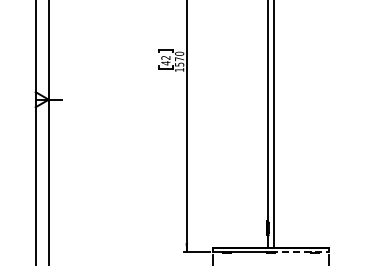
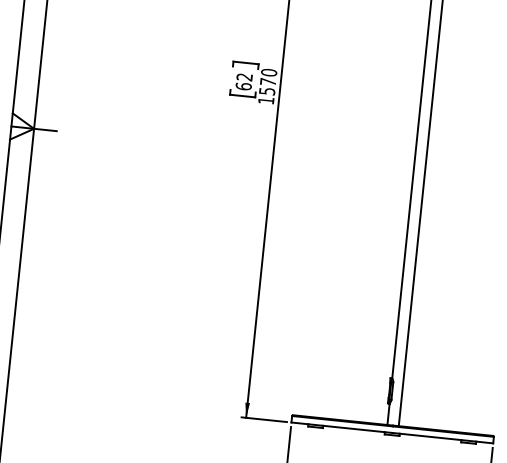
text: (165, 63) -> (242, 86), 42 -> 62
line: (300, 252) -> (443, 438), dashed -> solid

